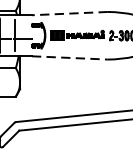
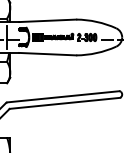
line: (69, 13) -> (47, 20), dashed -> solid
line: (69, 58) -> (47, 54), dashed -> solid

